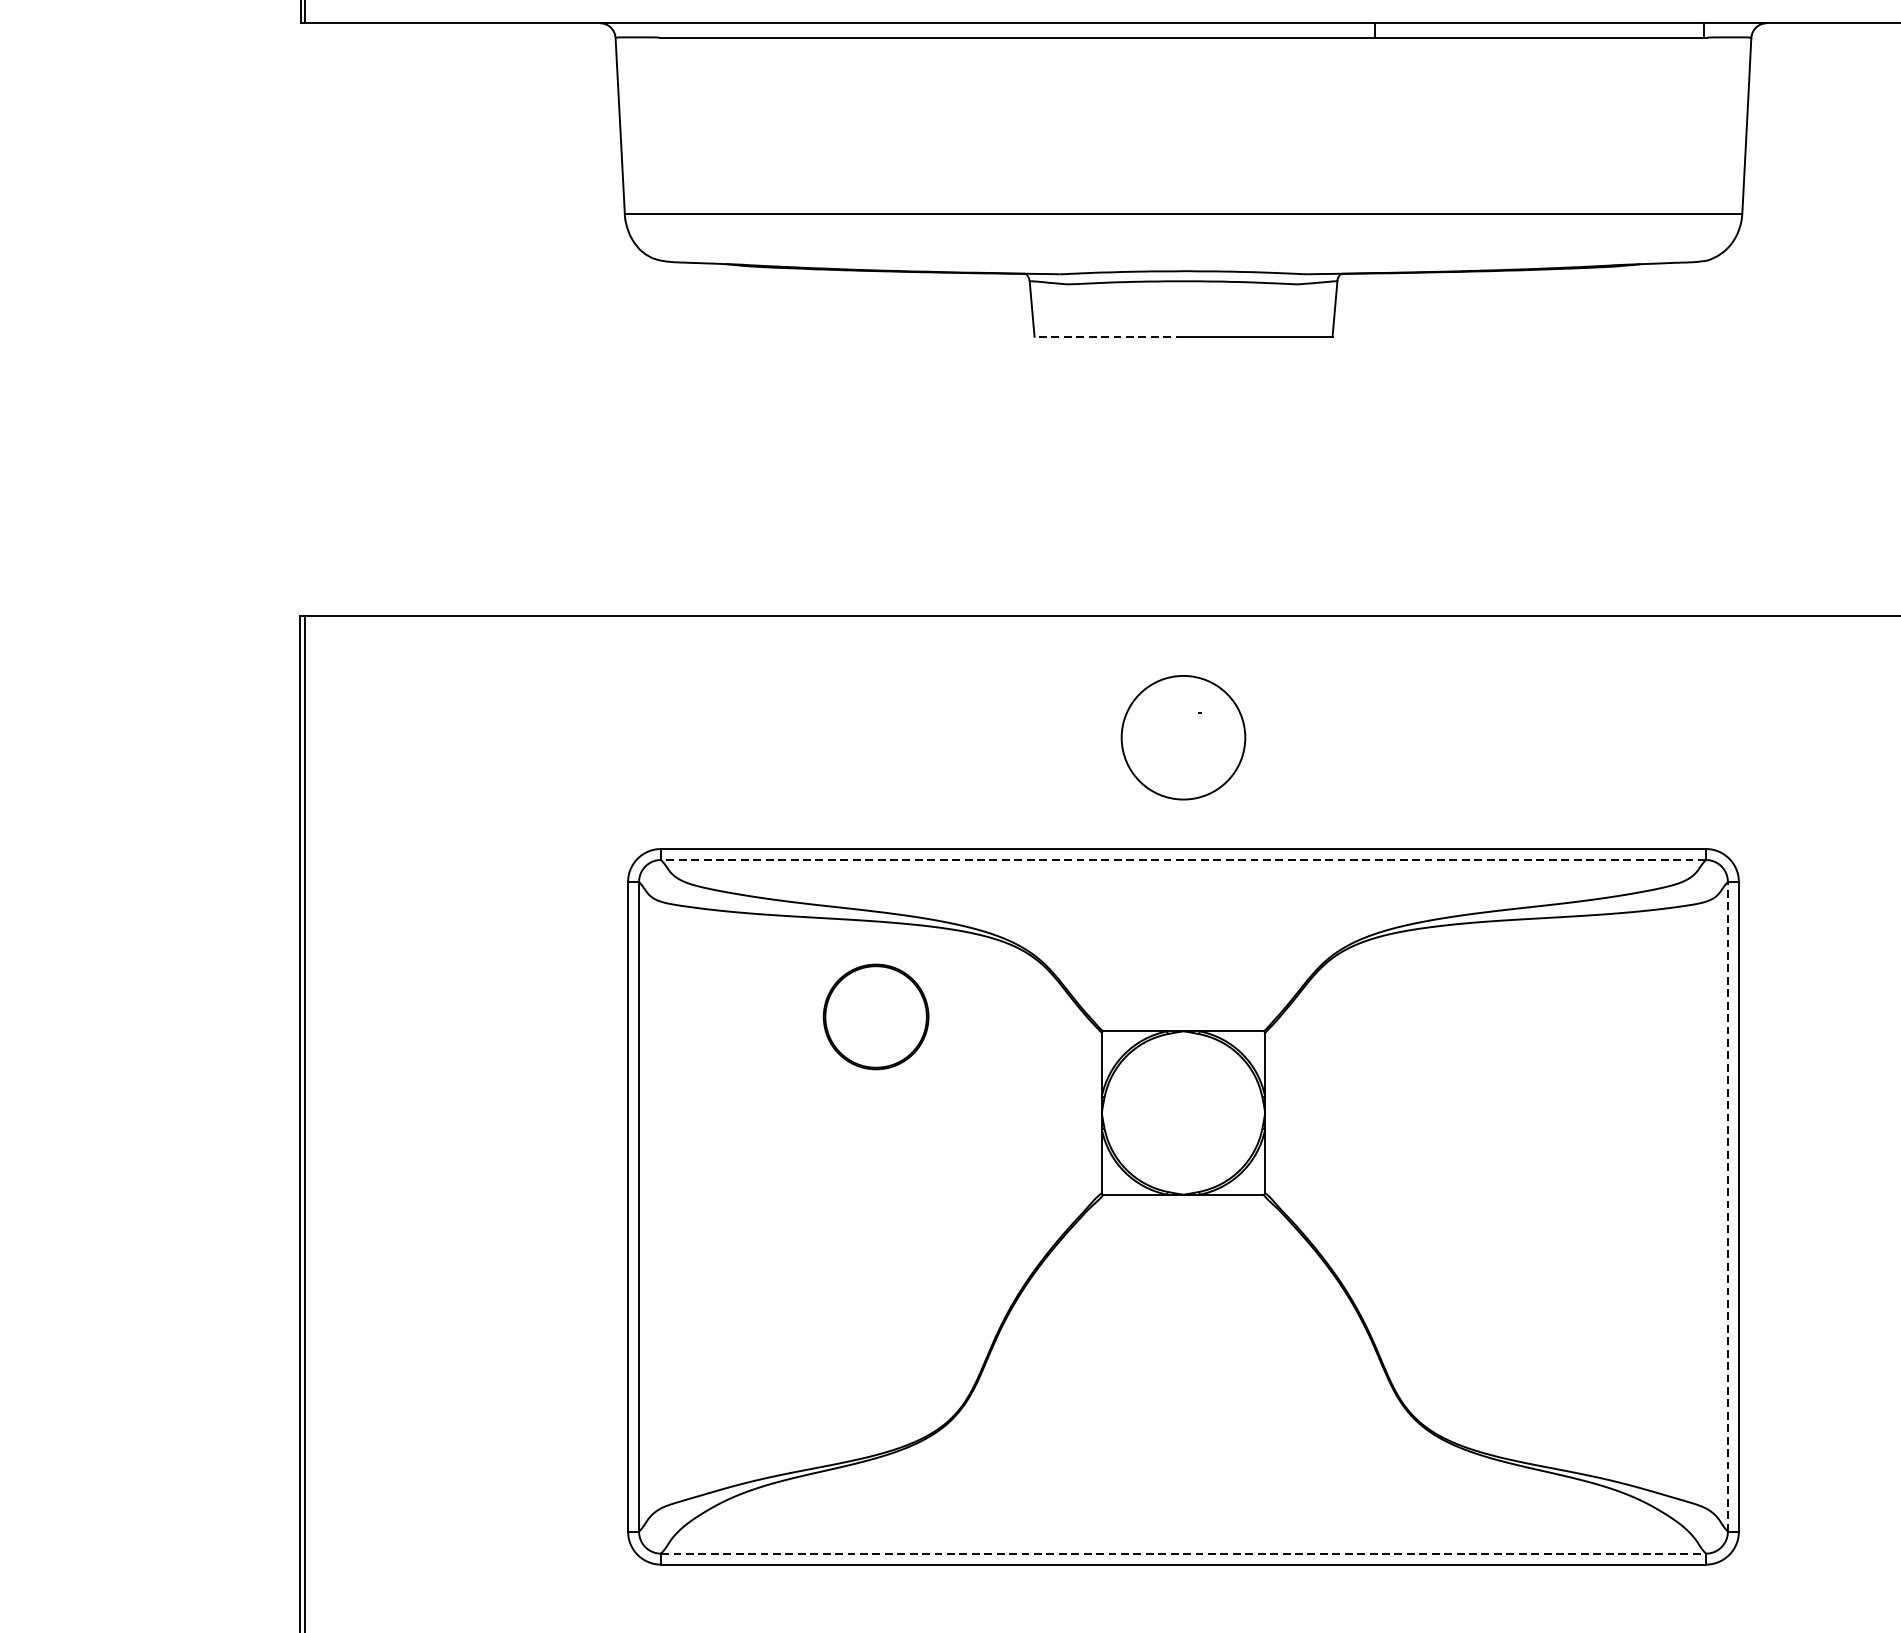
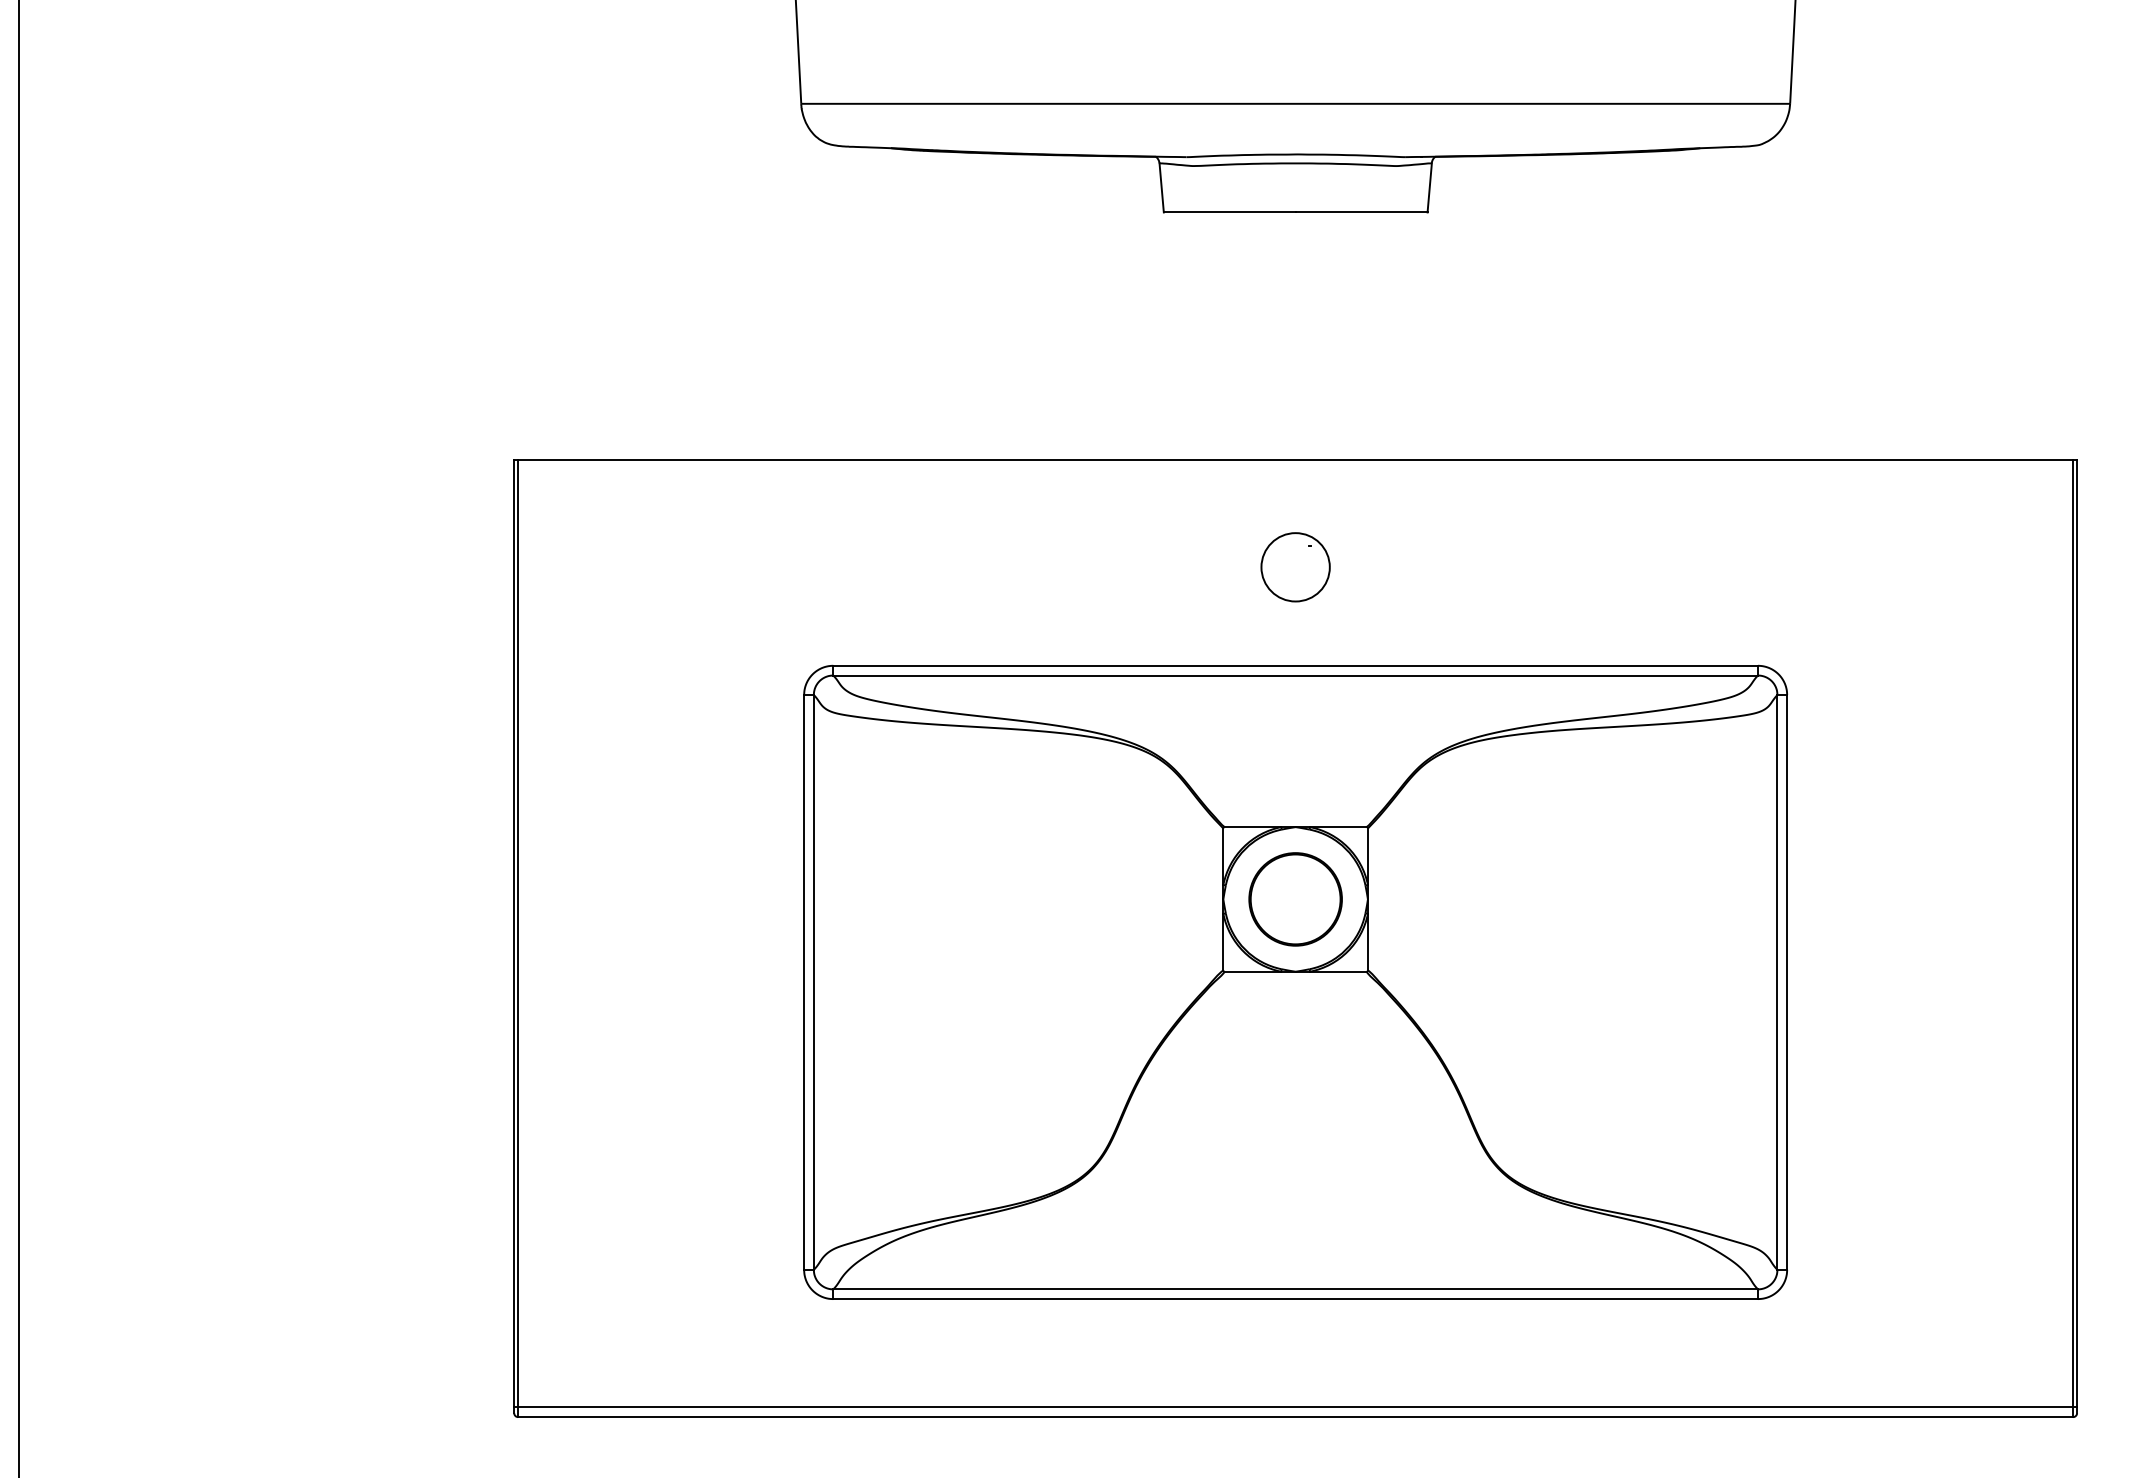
line: (1108, 336) -> (1229, 212), dashed -> solid
circle: (1183, 737) -> (1295, 567), size x0.62
line: (1183, 859) -> (1295, 675), dashed -> solid
circle: (875, 1017) -> (1295, 899), moved
line: (1727, 1205) -> (1777, 981), dashed -> solid
line: (1184, 1553) -> (1296, 1289), dashed -> solid

